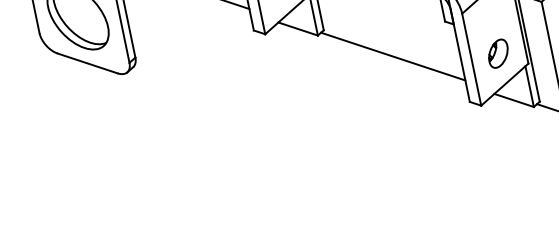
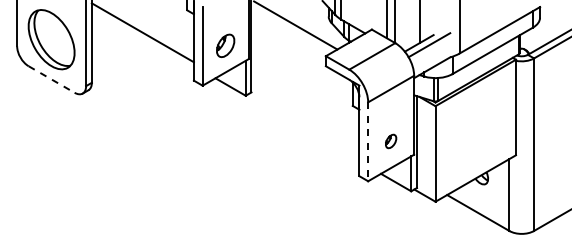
part: (497, 53) -> (390, 141), size x0.6
line: (392, 56) -> (303, 125), removed
line: (472, 60) -> (368, 142), solid -> dashed
line: (87, 63) -> (51, 79), solid -> dashed

